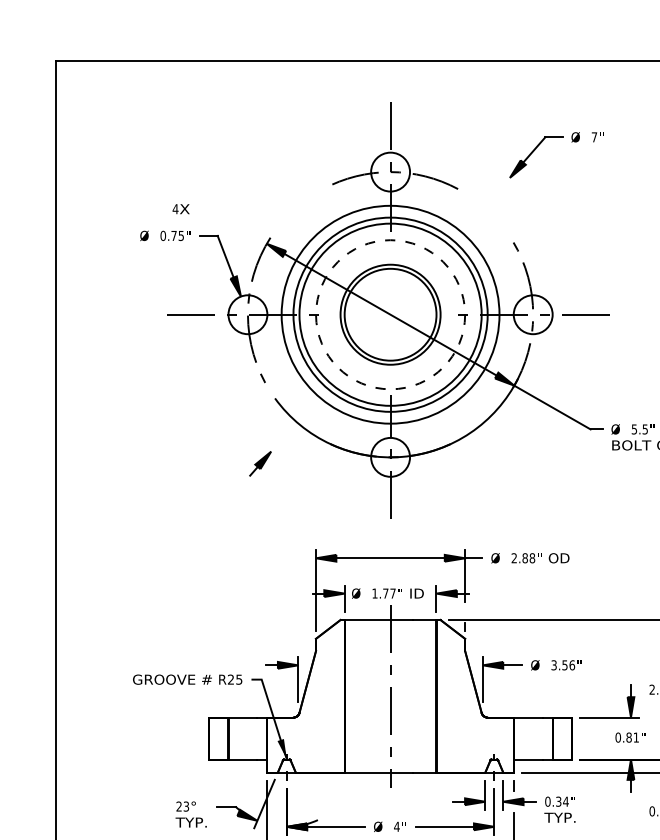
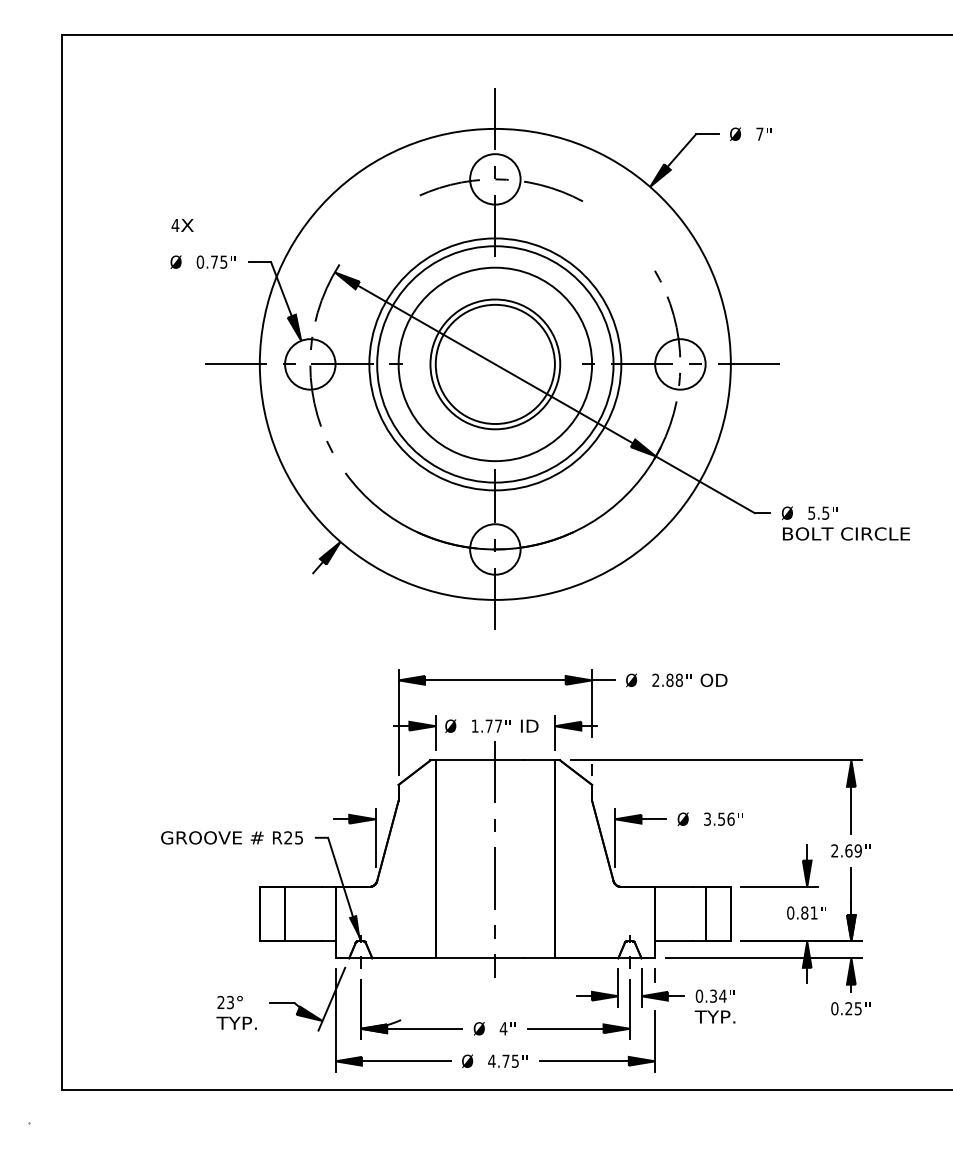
text: (181, 209) -> (182, 225), moved
circle: (389, 314) -> (494, 363), size x1.67
circle: (390, 314) -> (495, 364), dashed -> solid

